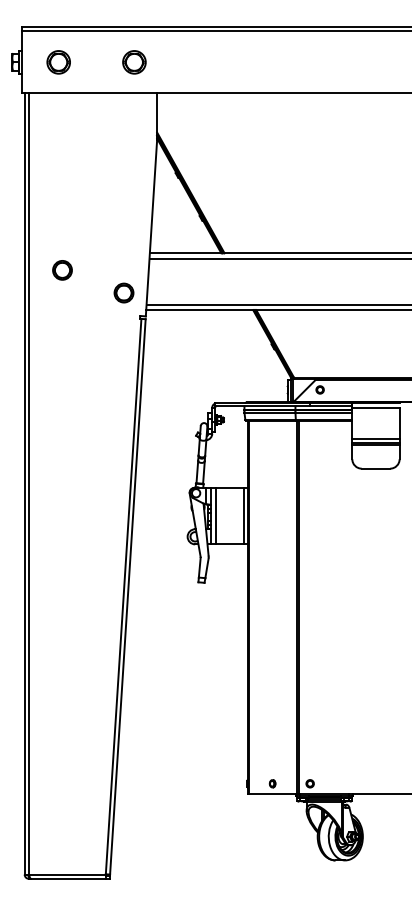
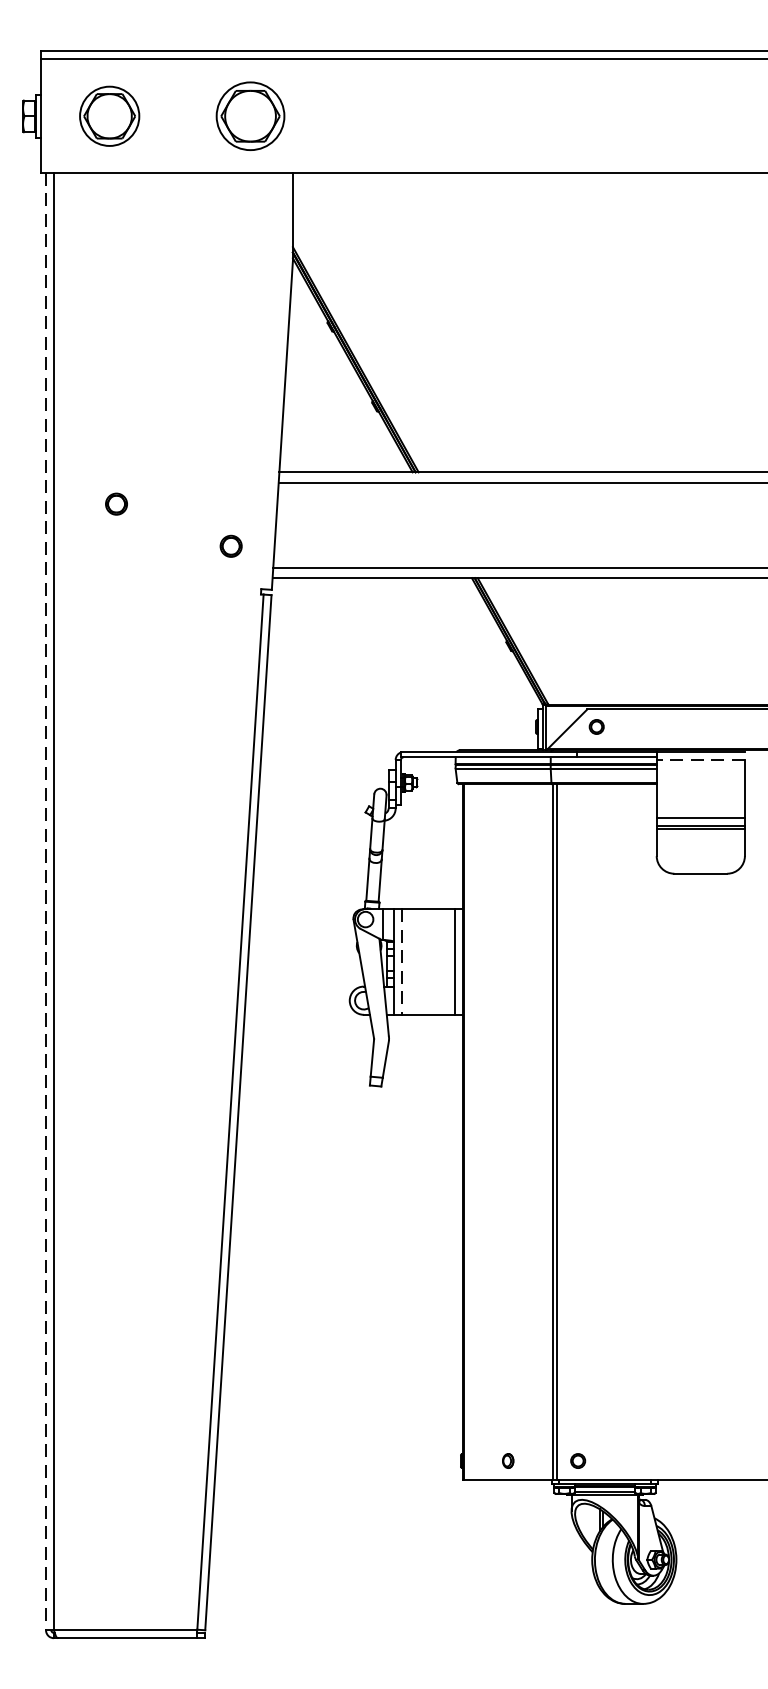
part: (58, 62) -> (109, 116), size x1.4
part: (134, 62) -> (250, 116), size x1.6
part: (62, 270) -> (116, 504), size x0.6
part: (123, 292) -> (230, 545), size x0.6
line: (375, 407) -> (699, 759), solid -> dashed
line: (24, 483) -> (45, 901), solid -> dashed
line: (215, 516) -> (401, 962), solid -> dashed

